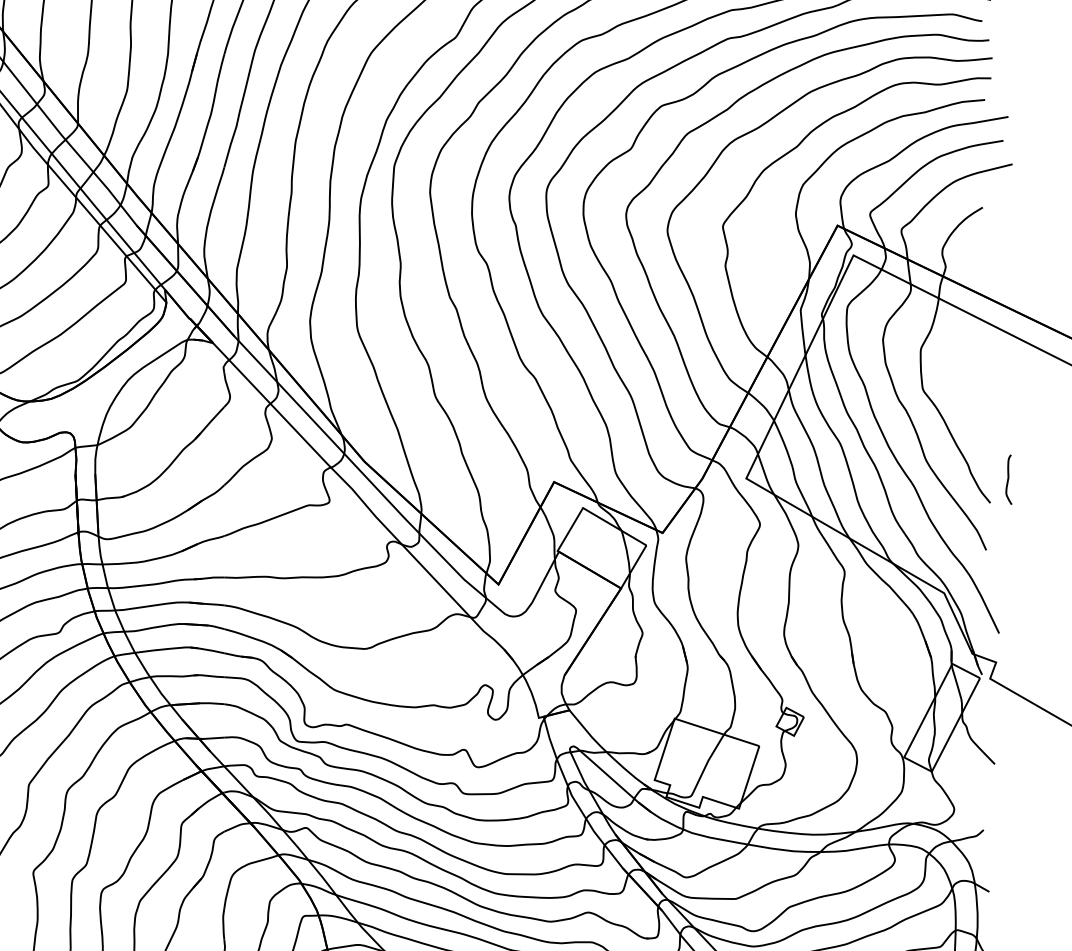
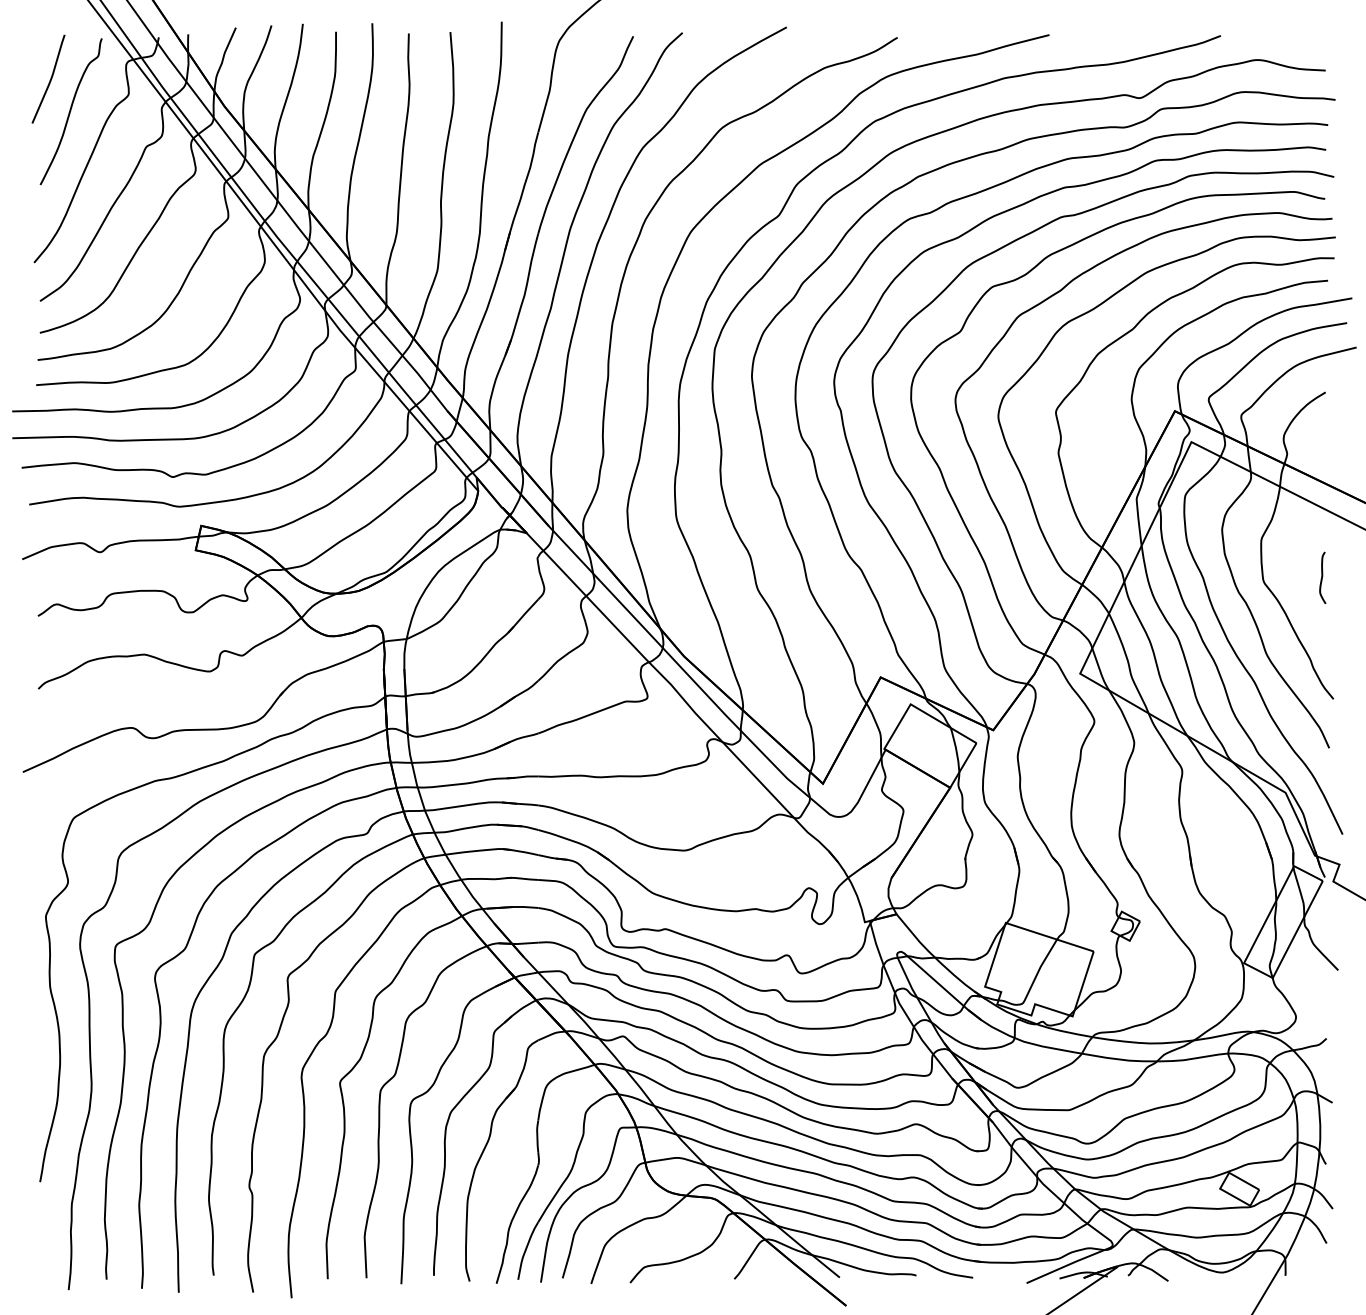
curve: (1008, 479) -> (1322, 577), moved

